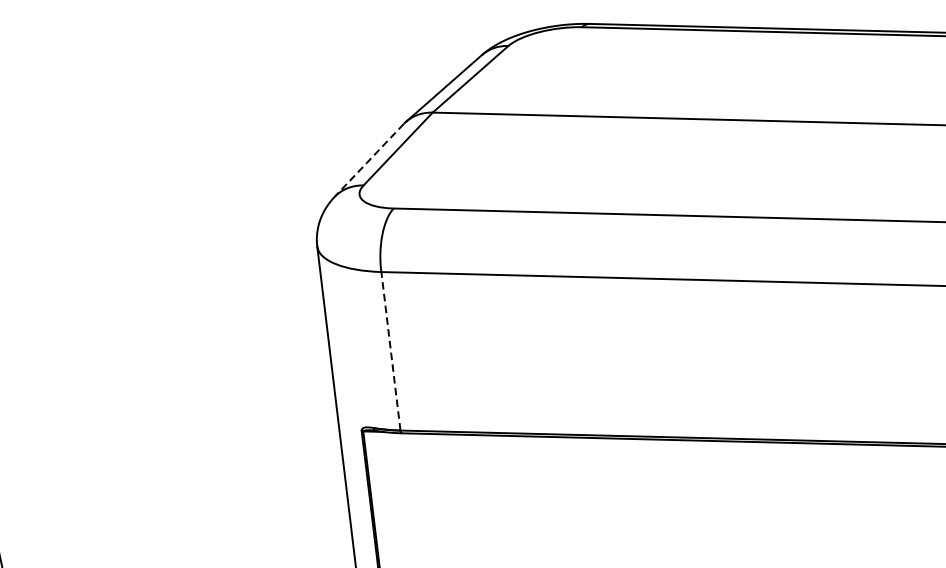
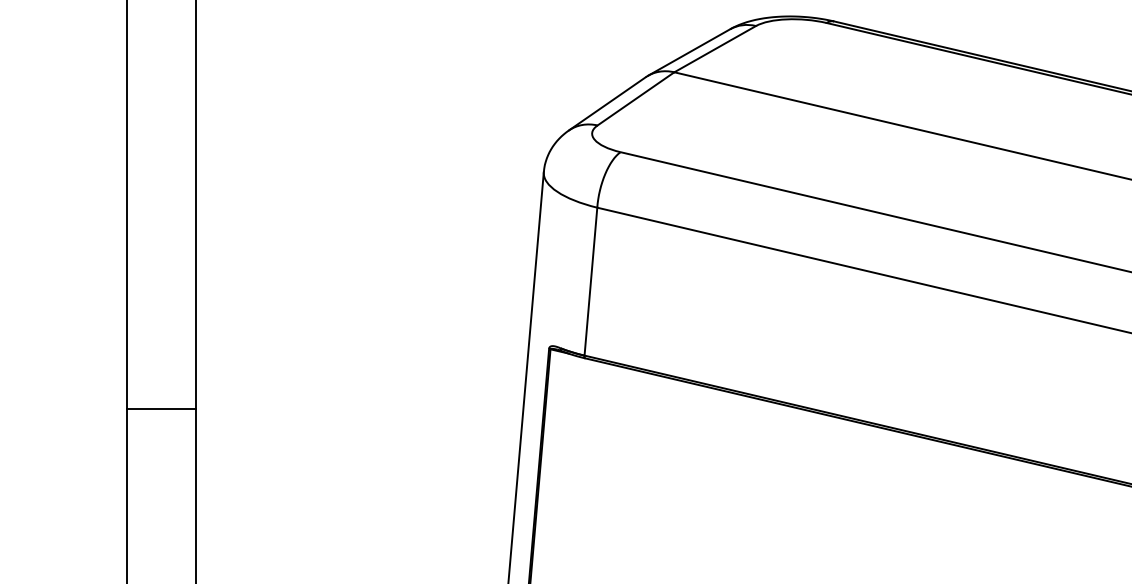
line: (369, 160) -> (607, 103), dashed -> solid
line: (390, 351) -> (590, 281), dashed -> solid

